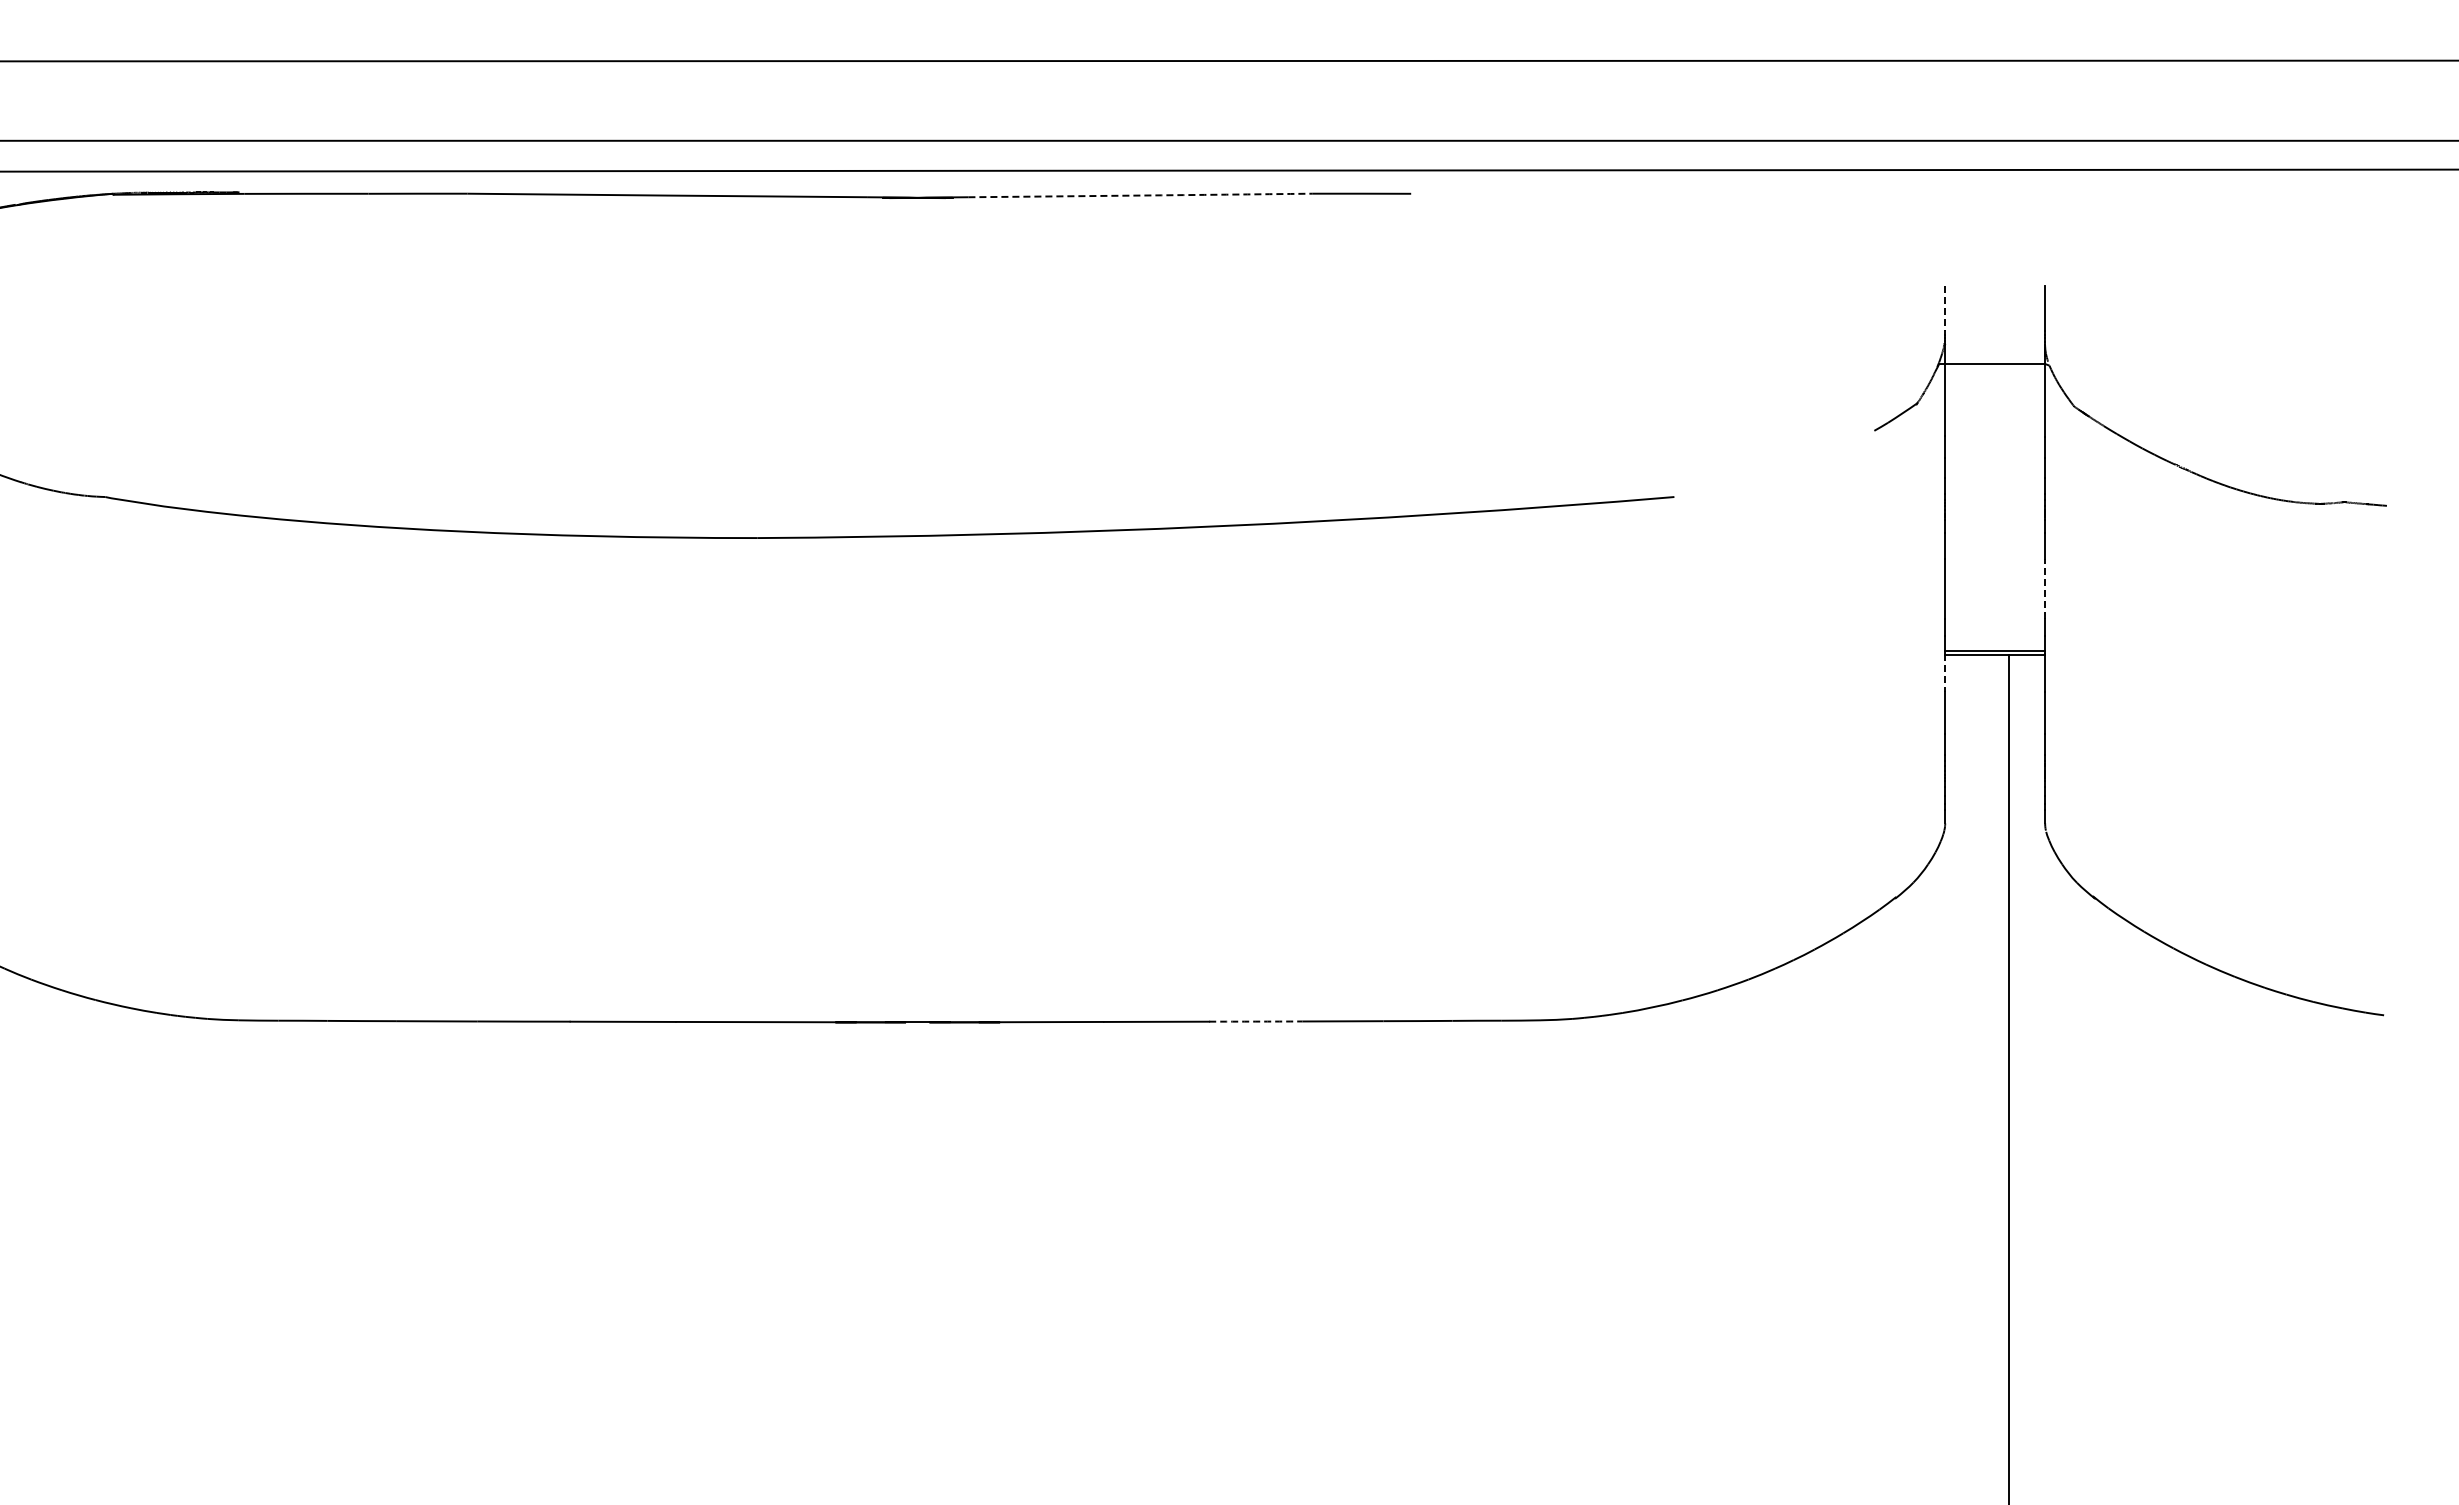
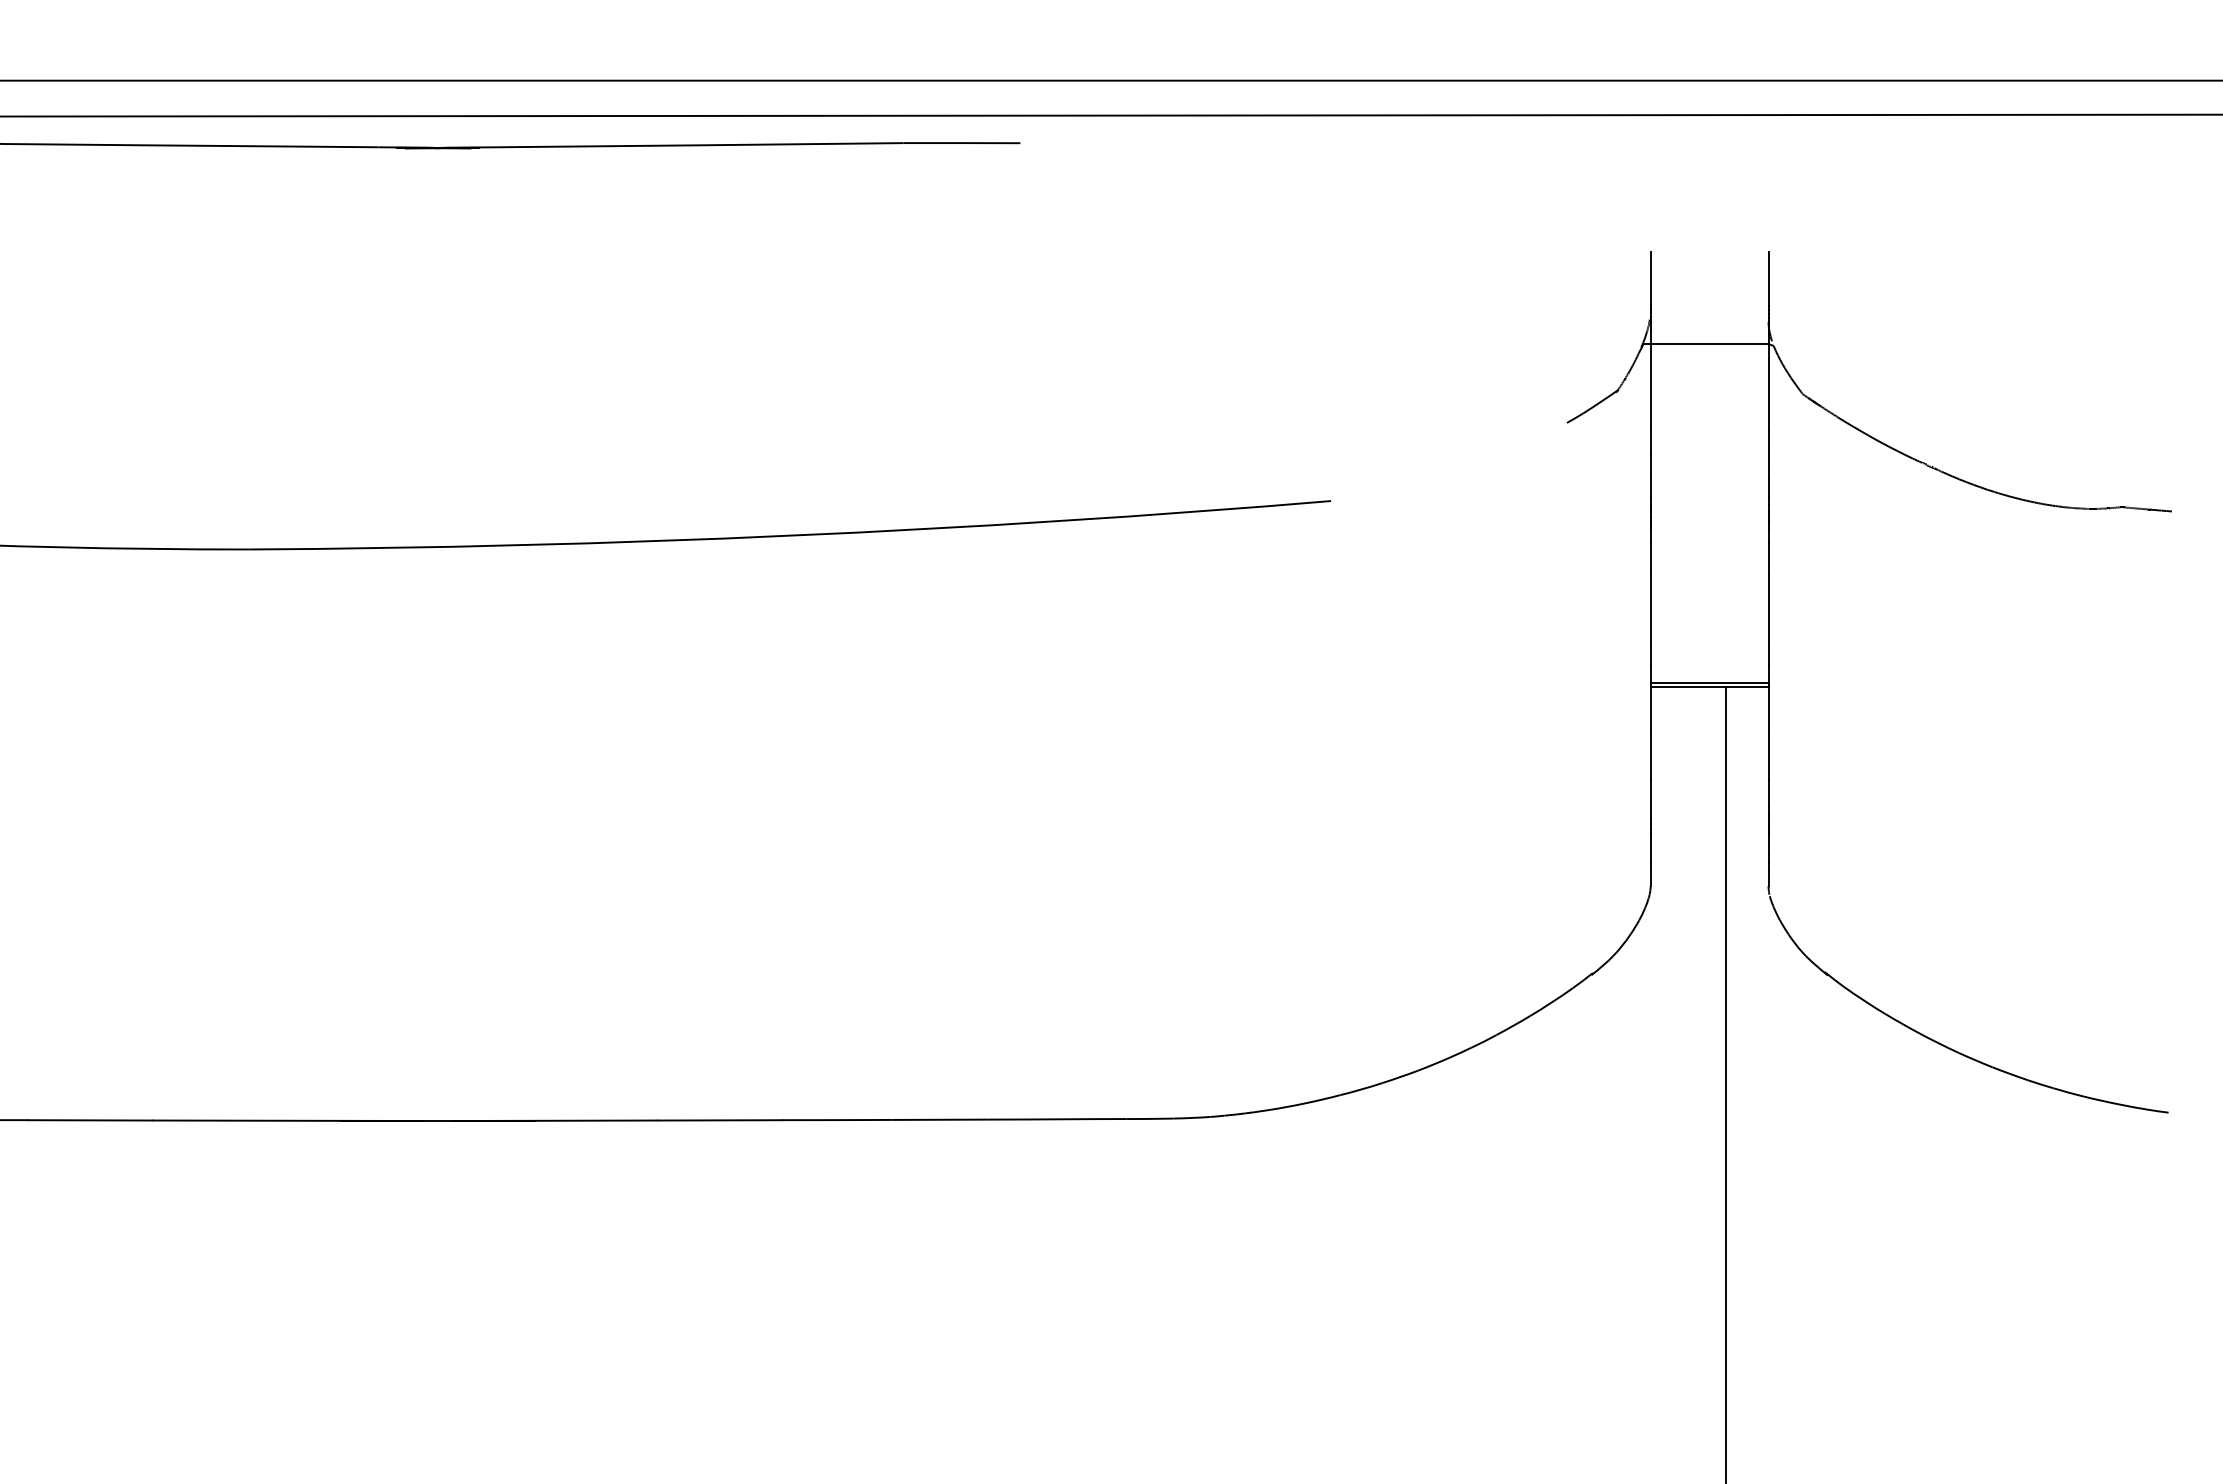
arc: (1140, 195) -> (701, 145), dashed -> solid
line: (1945, 308) -> (1650, 278), dashed -> solid
line: (2045, 588) -> (1768, 608), dashed -> solid
line: (1945, 673) -> (1650, 709), dashed -> solid
arc: (1255, 1021) -> (836, 1119), dashed -> solid

